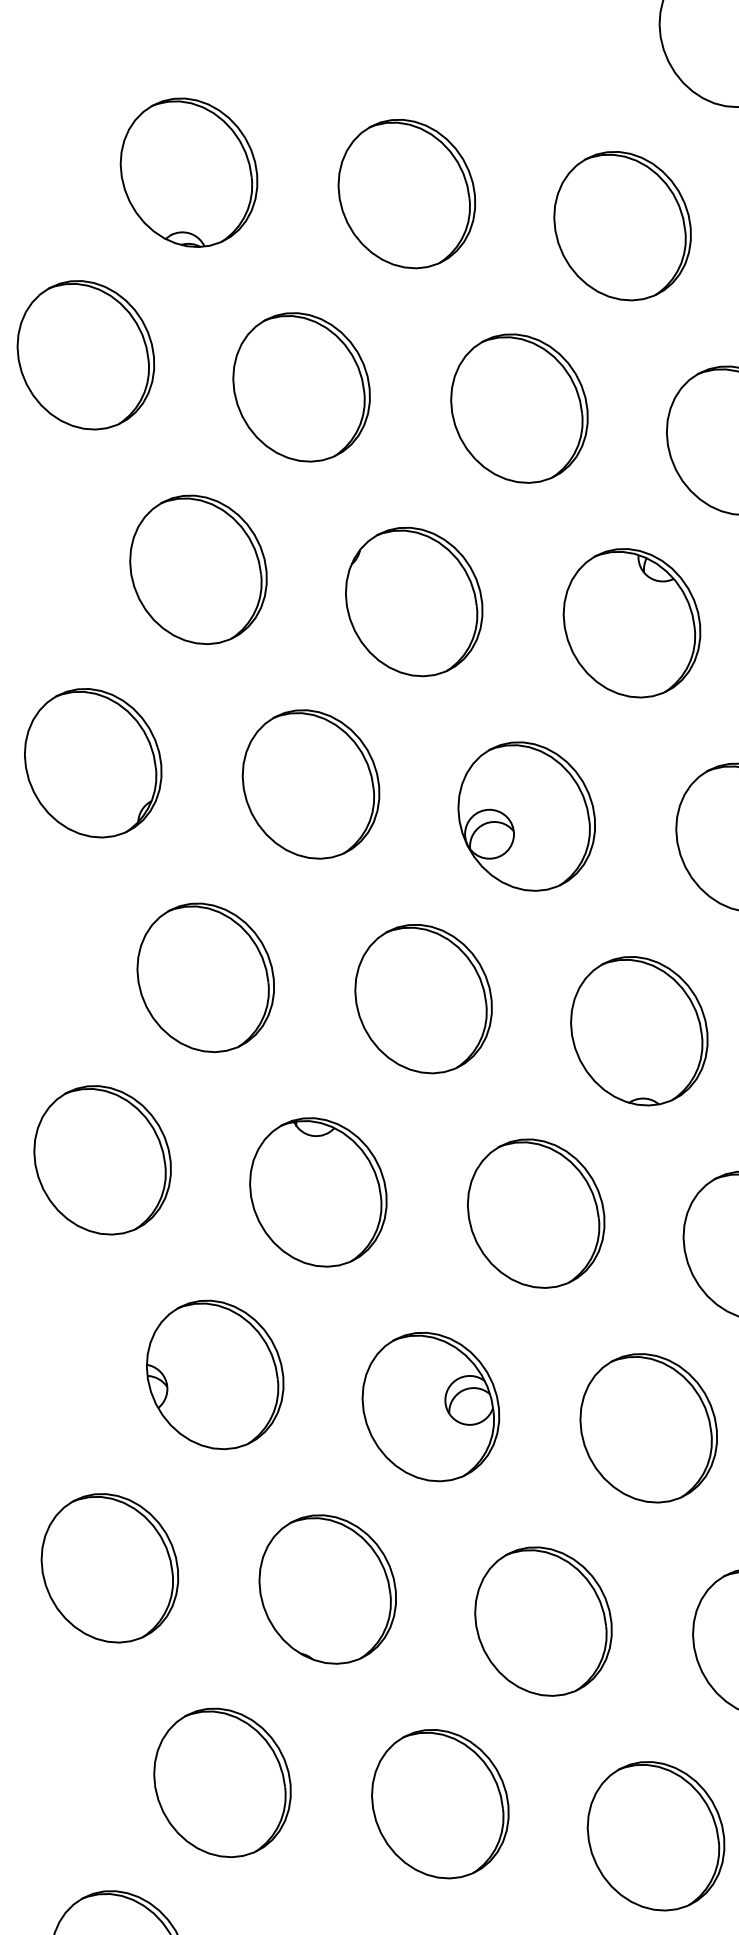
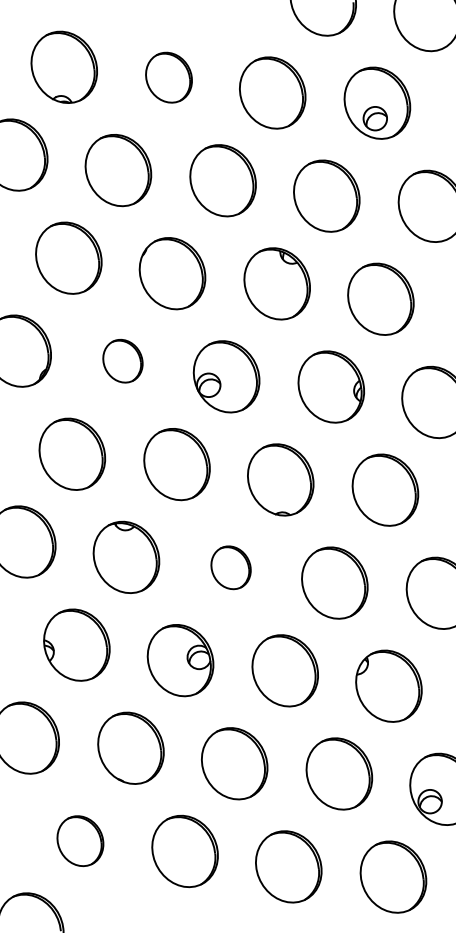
part: (405, 193) -> (168, 77), size x0.7
part: (310, 782) -> (122, 360), size x0.6
part: (534, 1213) -> (230, 567), size x0.6
part: (222, 1781) -> (80, 840), size x0.7

